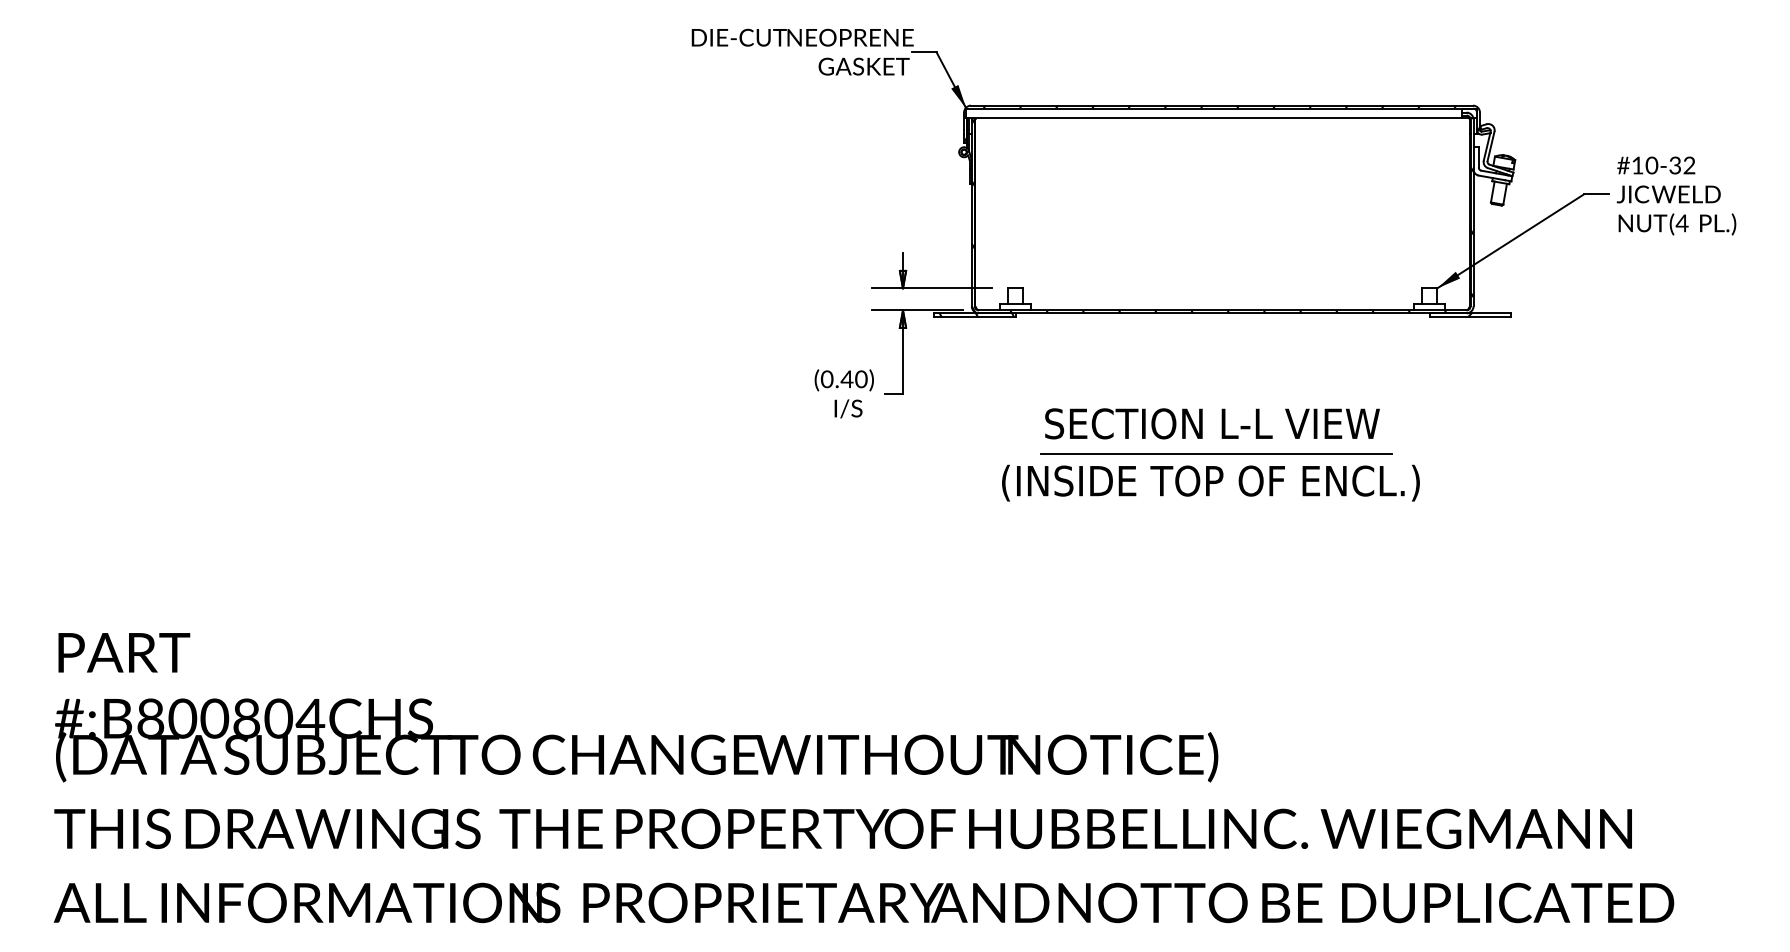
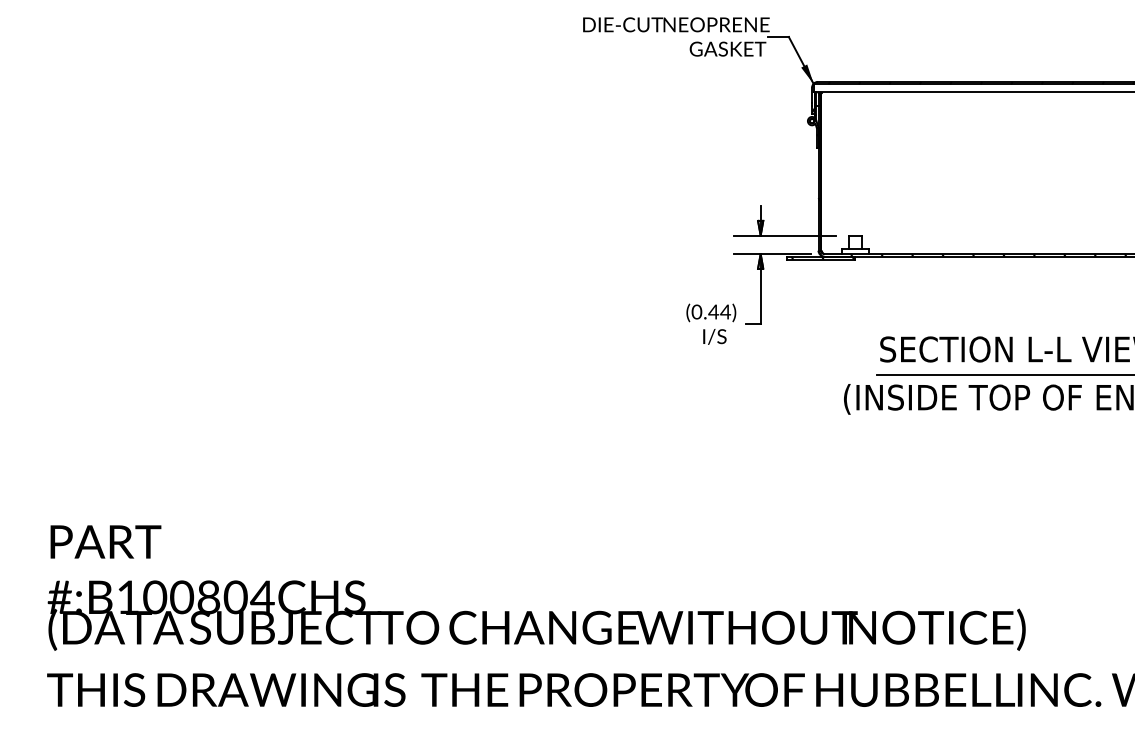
text: (860, 379) -> (724, 312), (0.40) -> (0.44)
text: (150, 718) -> (127, 597), #:B800804CHS -> #:B100804CHS

